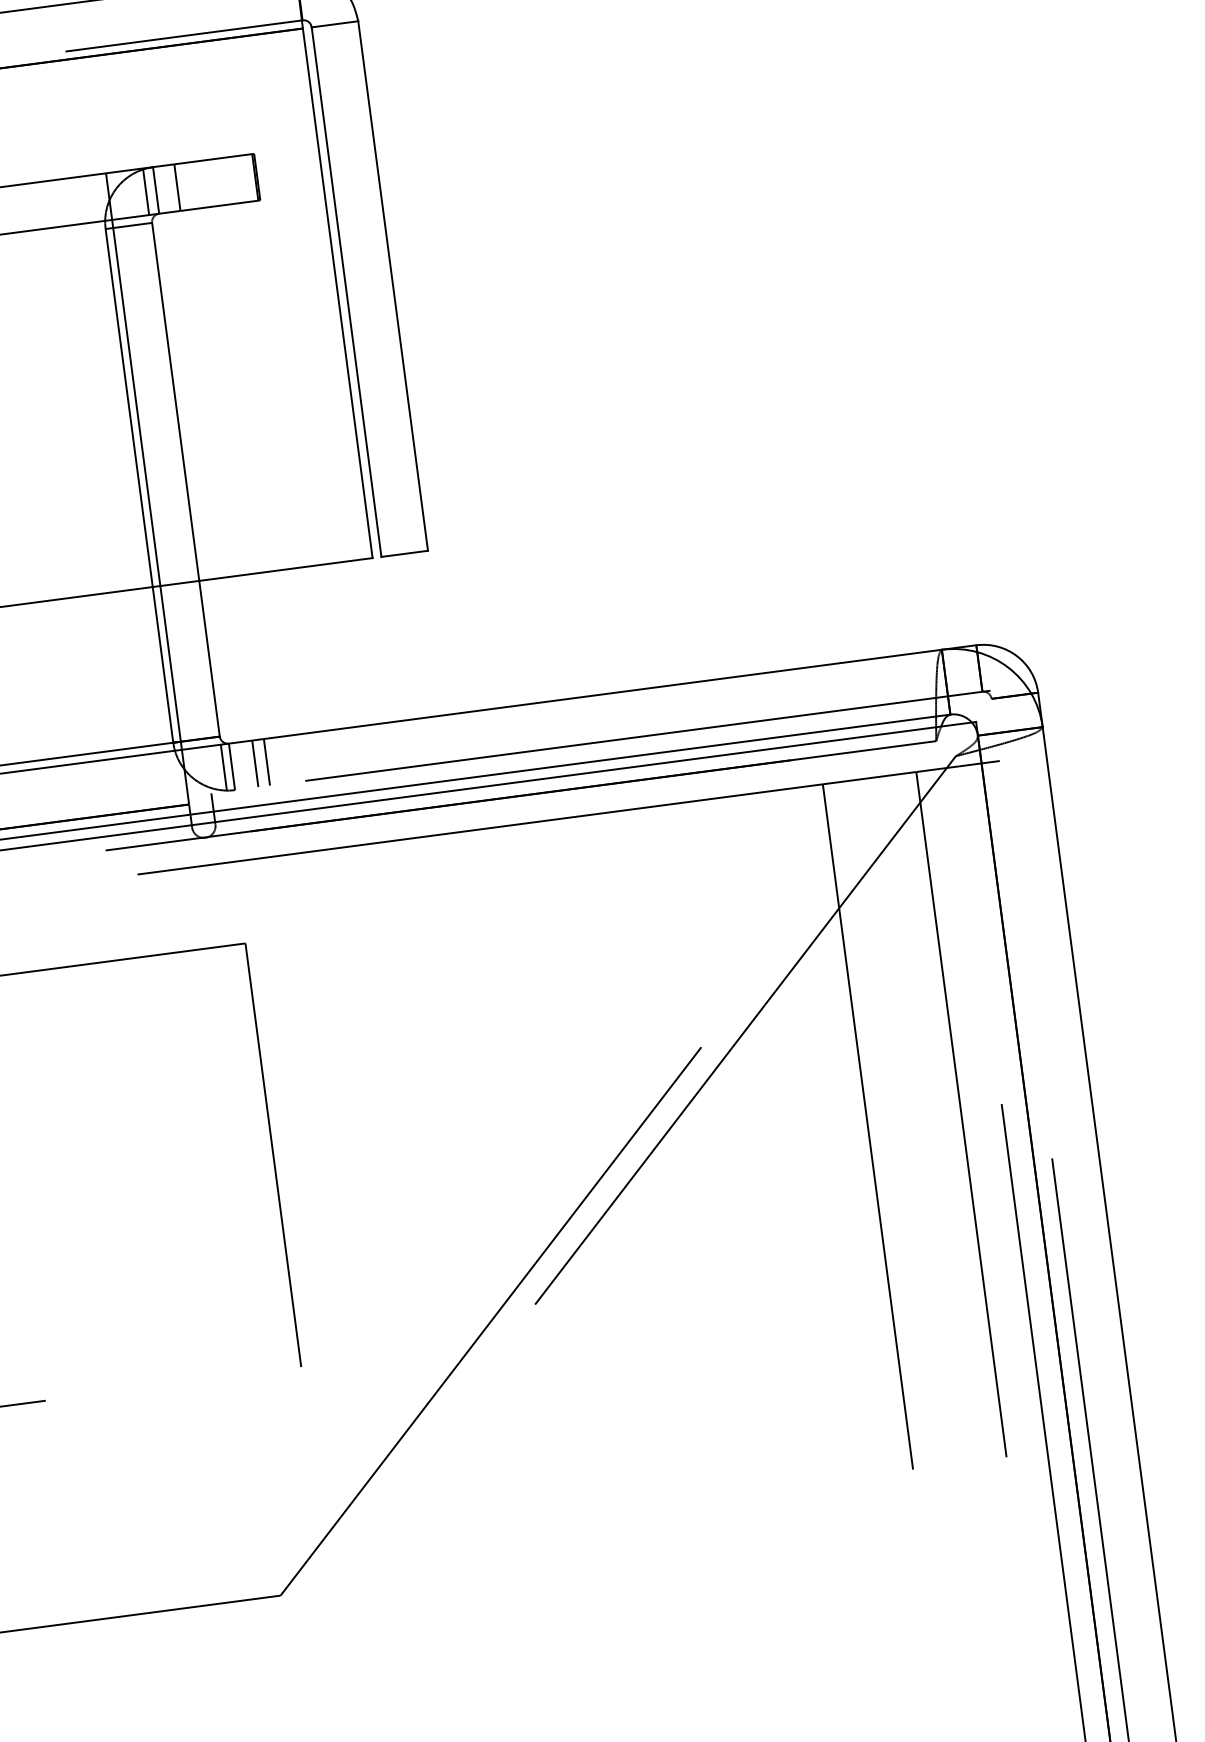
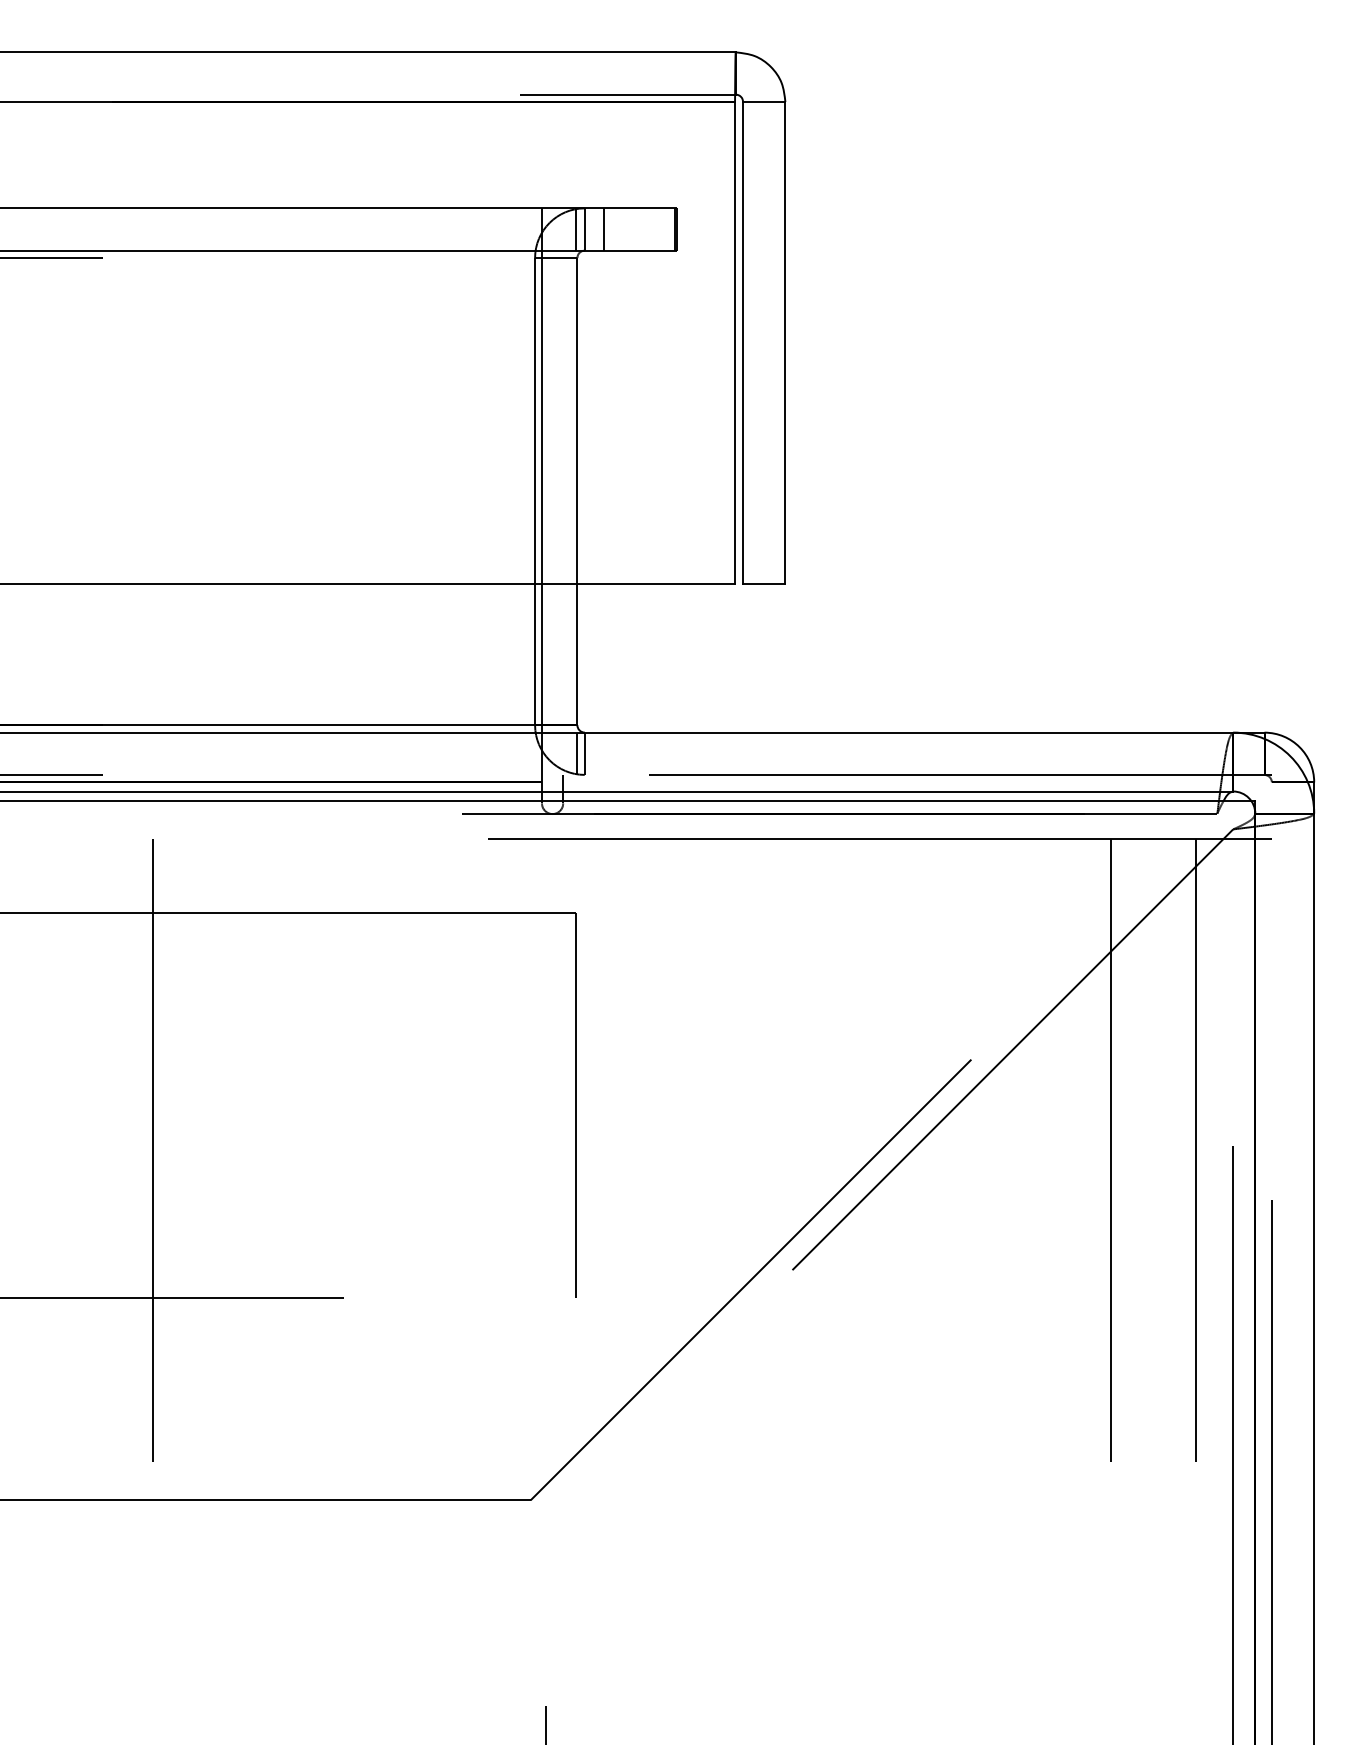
line: (266, 762) -> (616, 753), removed
line: (254, 763) -> (605, 753), removed

